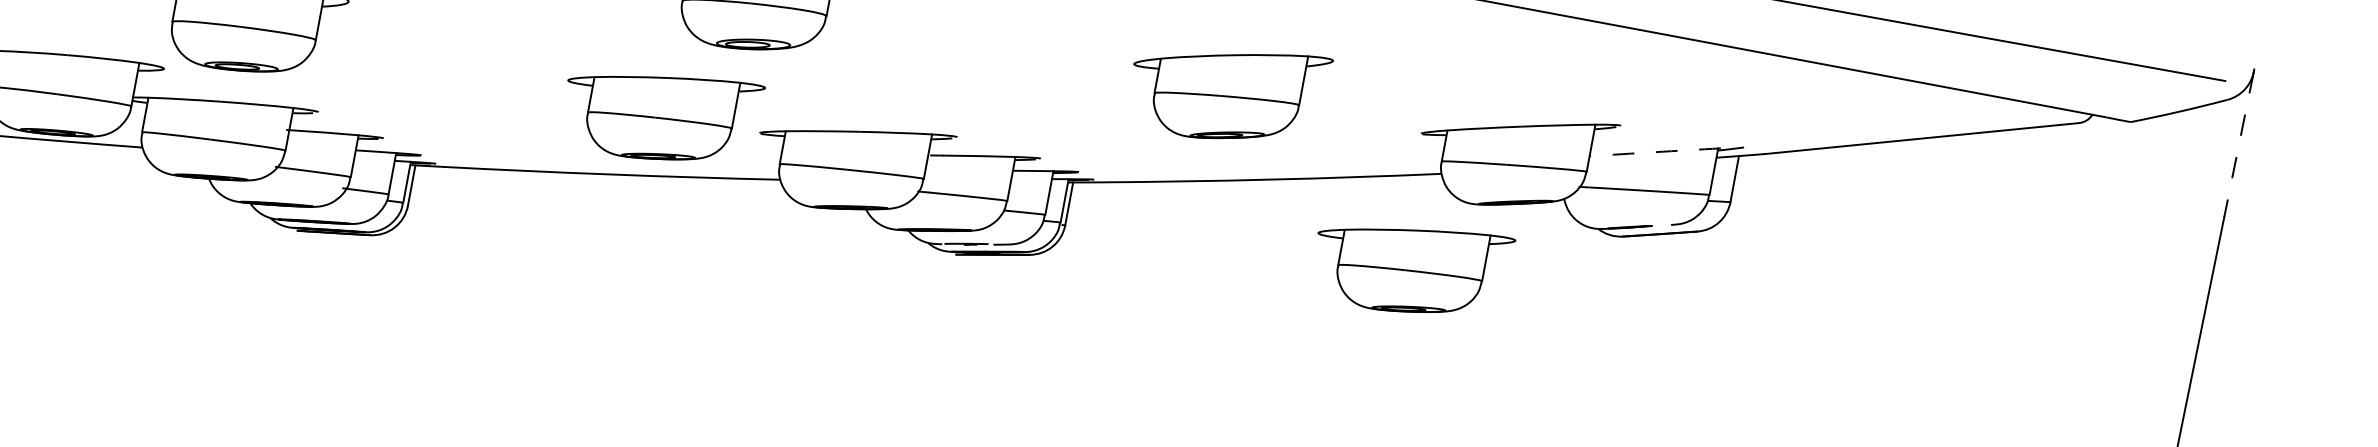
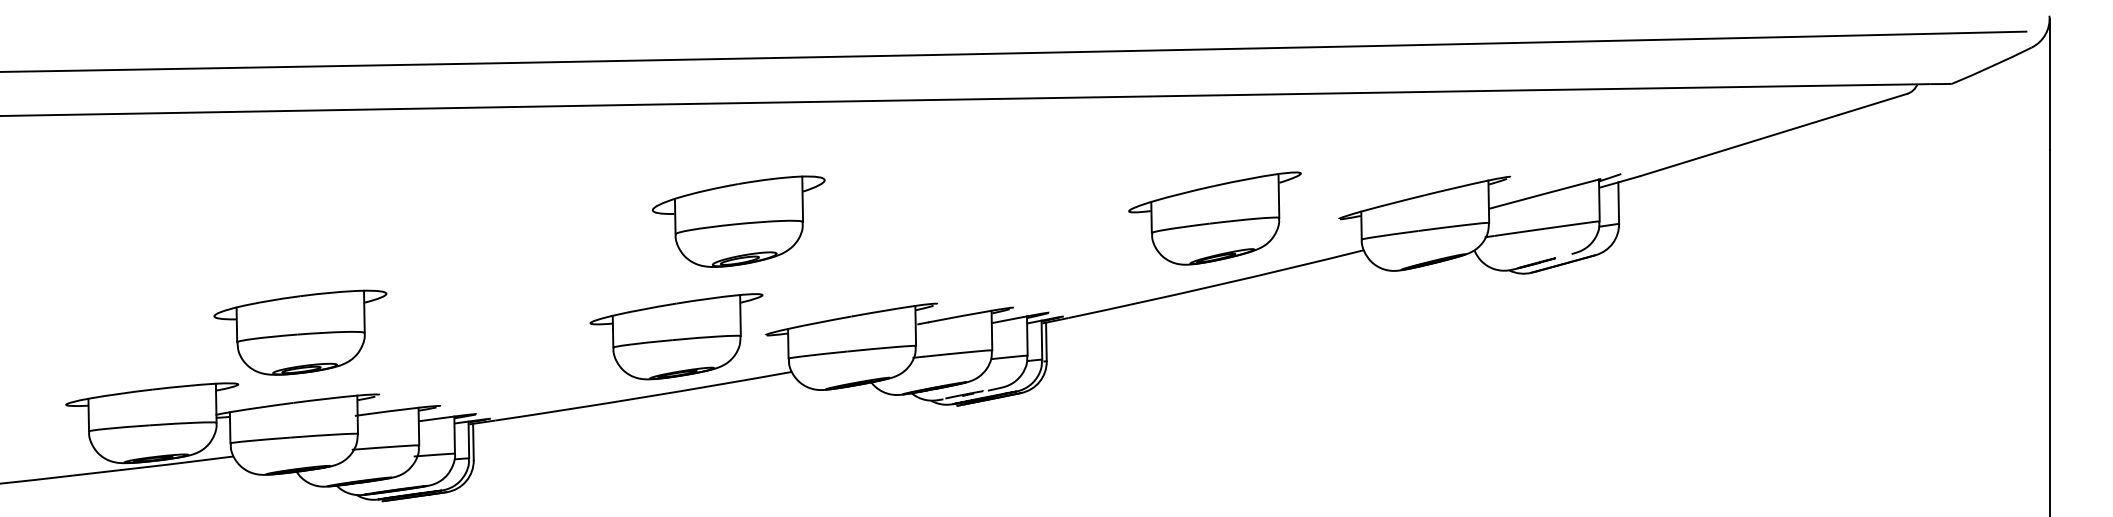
part: (1227, 91) -> (1214, 218), moved
line: (2238, 144) -> (2049, 84), dashed -> solid
arc: (1654, 151) -> (1544, 193), dashed -> solid
part: (1410, 267) -> (1353, 336), removed

